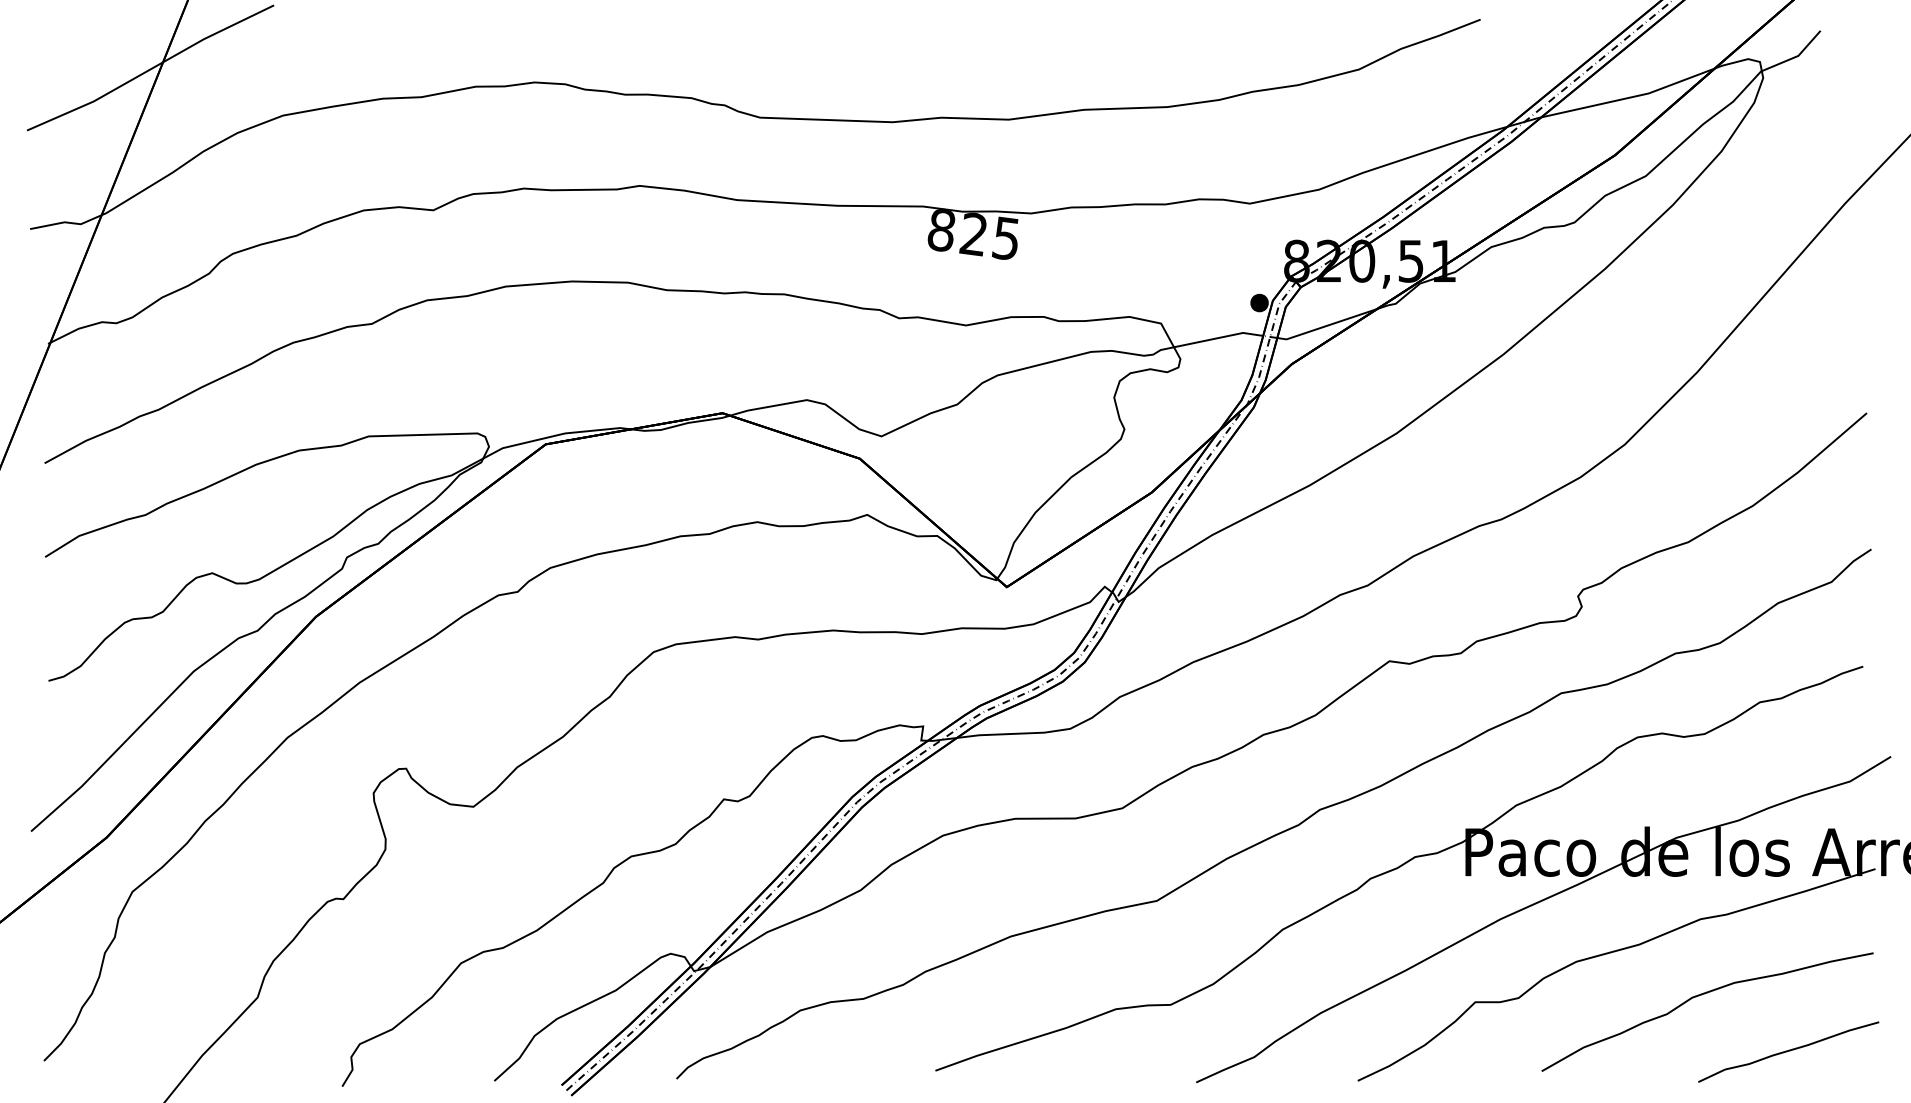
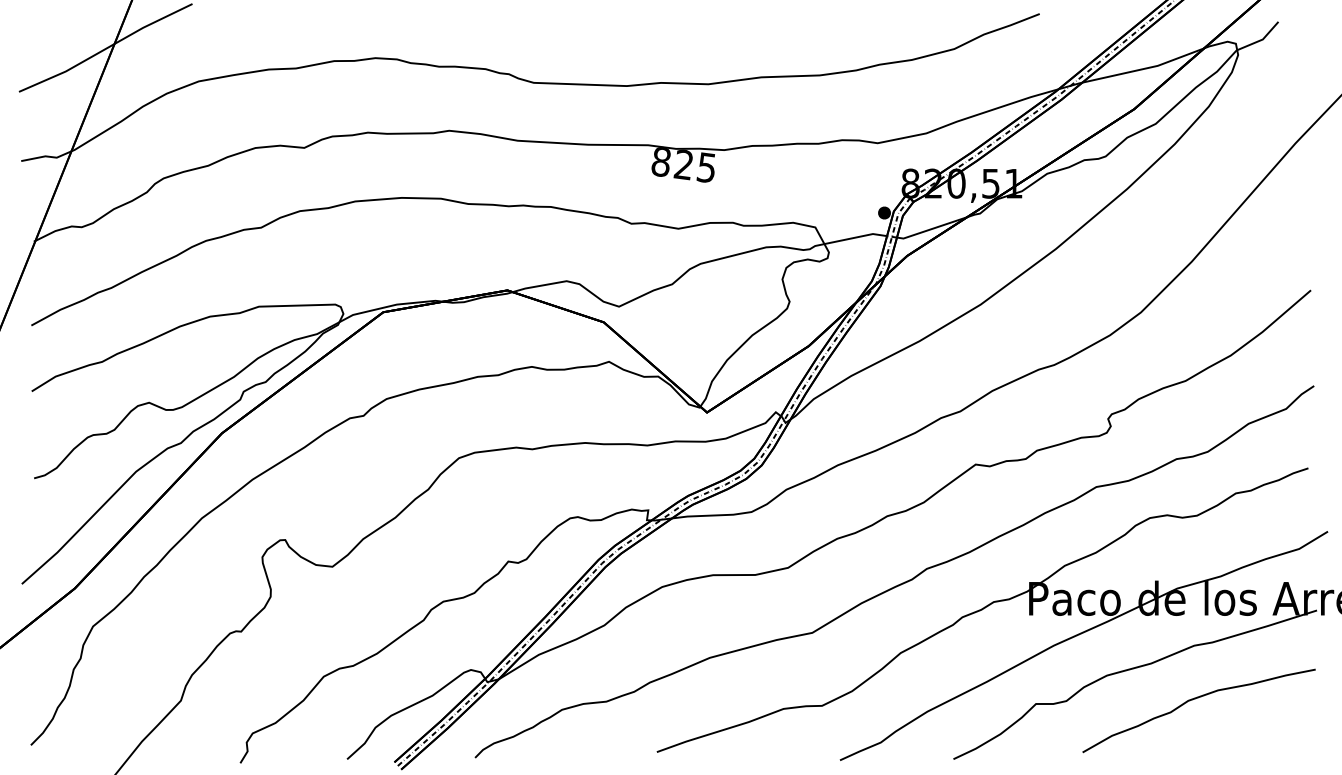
curve: (1788, 1051) -> (1255, 738), removed

